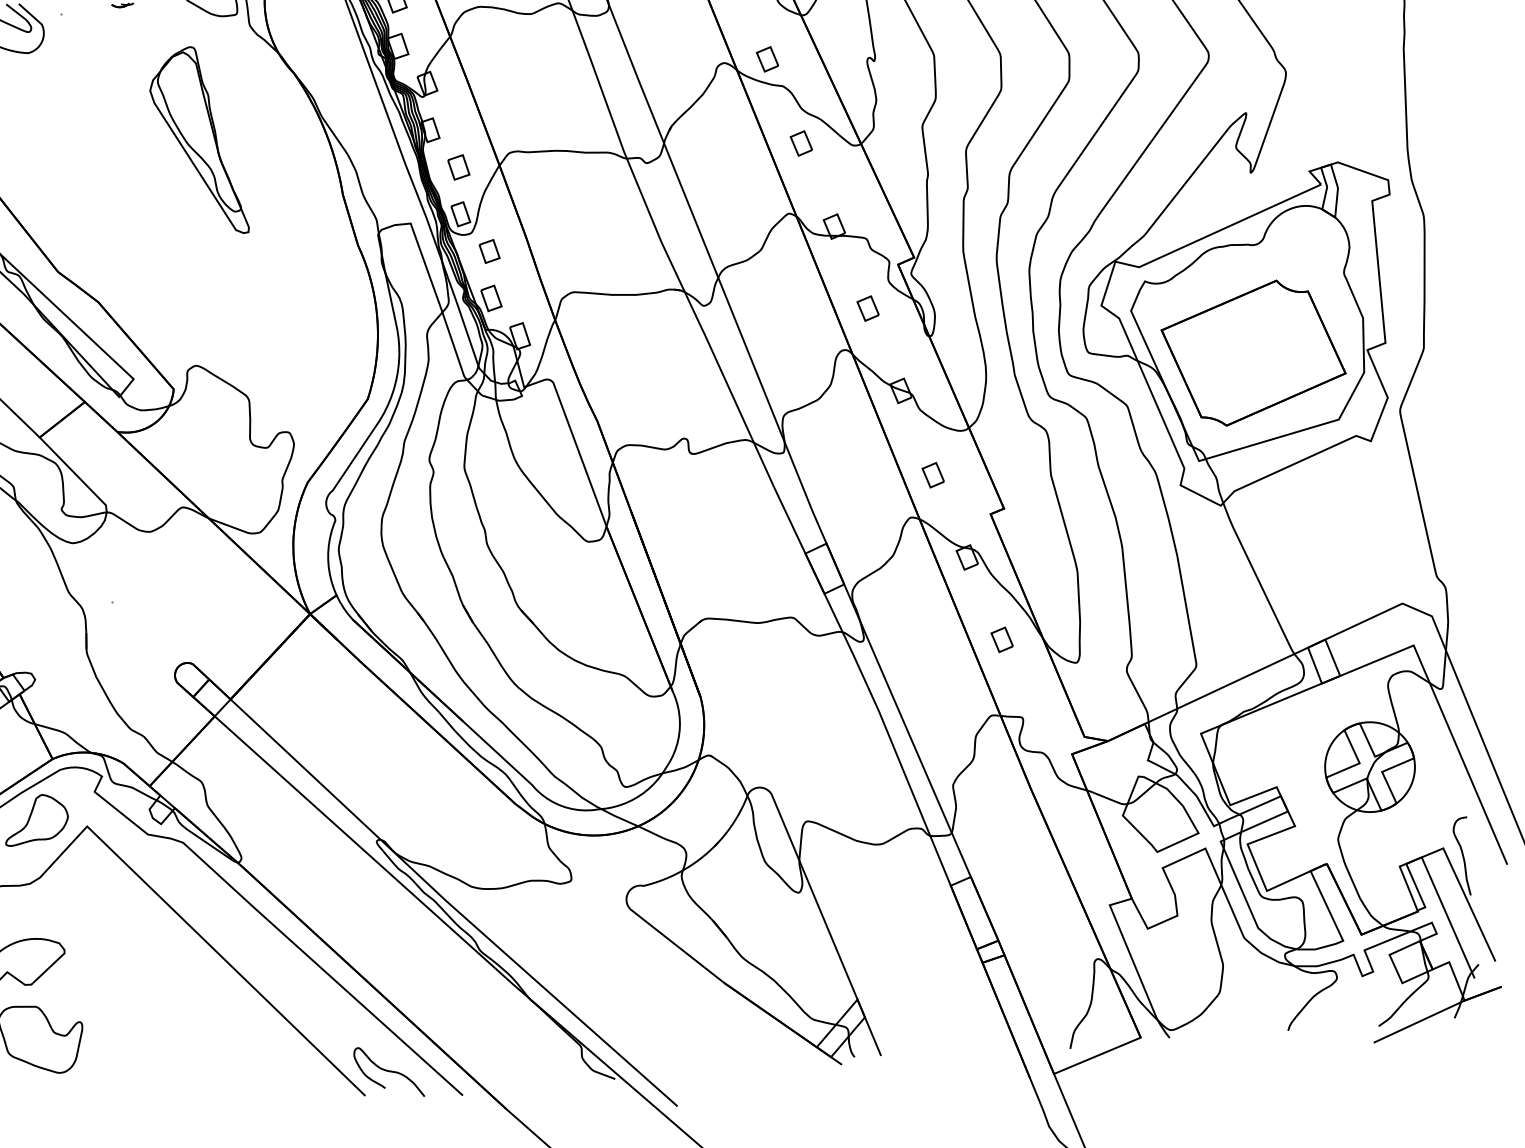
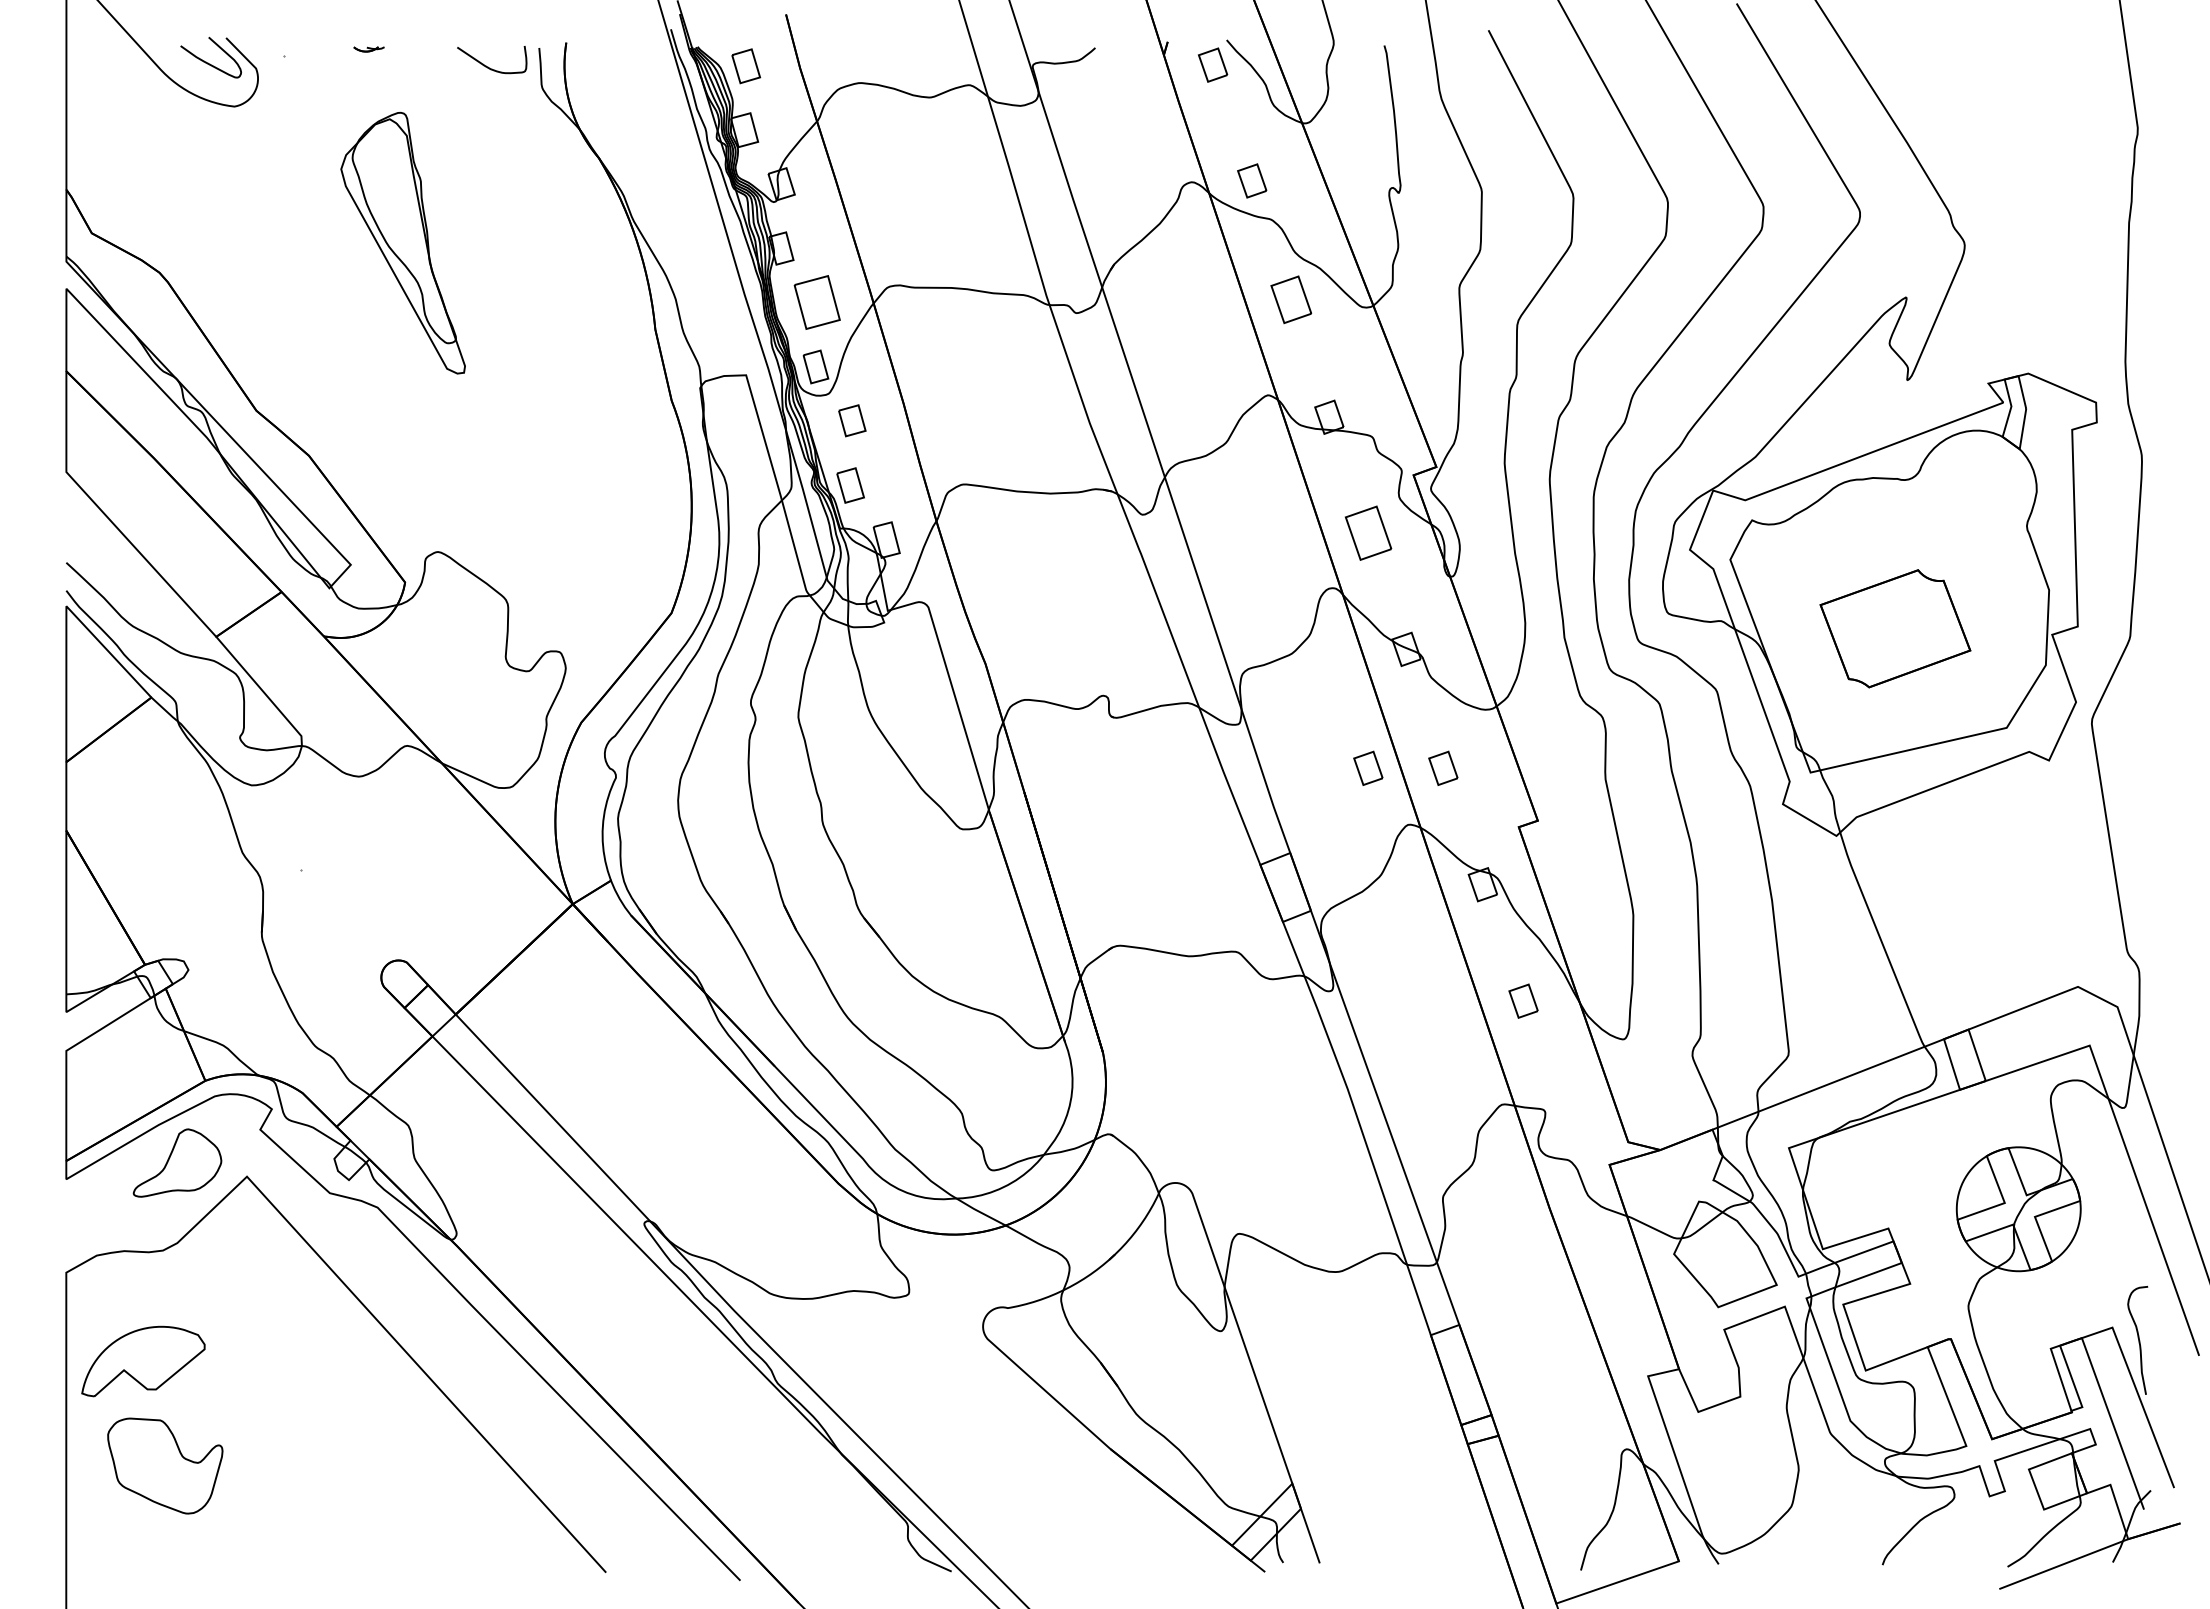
part: (197, 140) -> (402, 242), moved
part: (801, 143) -> (1291, 299), size x1.4
part: (458, 166) -> (817, 301), size x1.6
part: (868, 308) -> (1368, 532), size x1.6
part: (1253, 352) -> (1895, 628), size x0.6
part: (879, 478) -> (1368, 767), added
curve: (388, 1071) -> (640, 1541), removed

